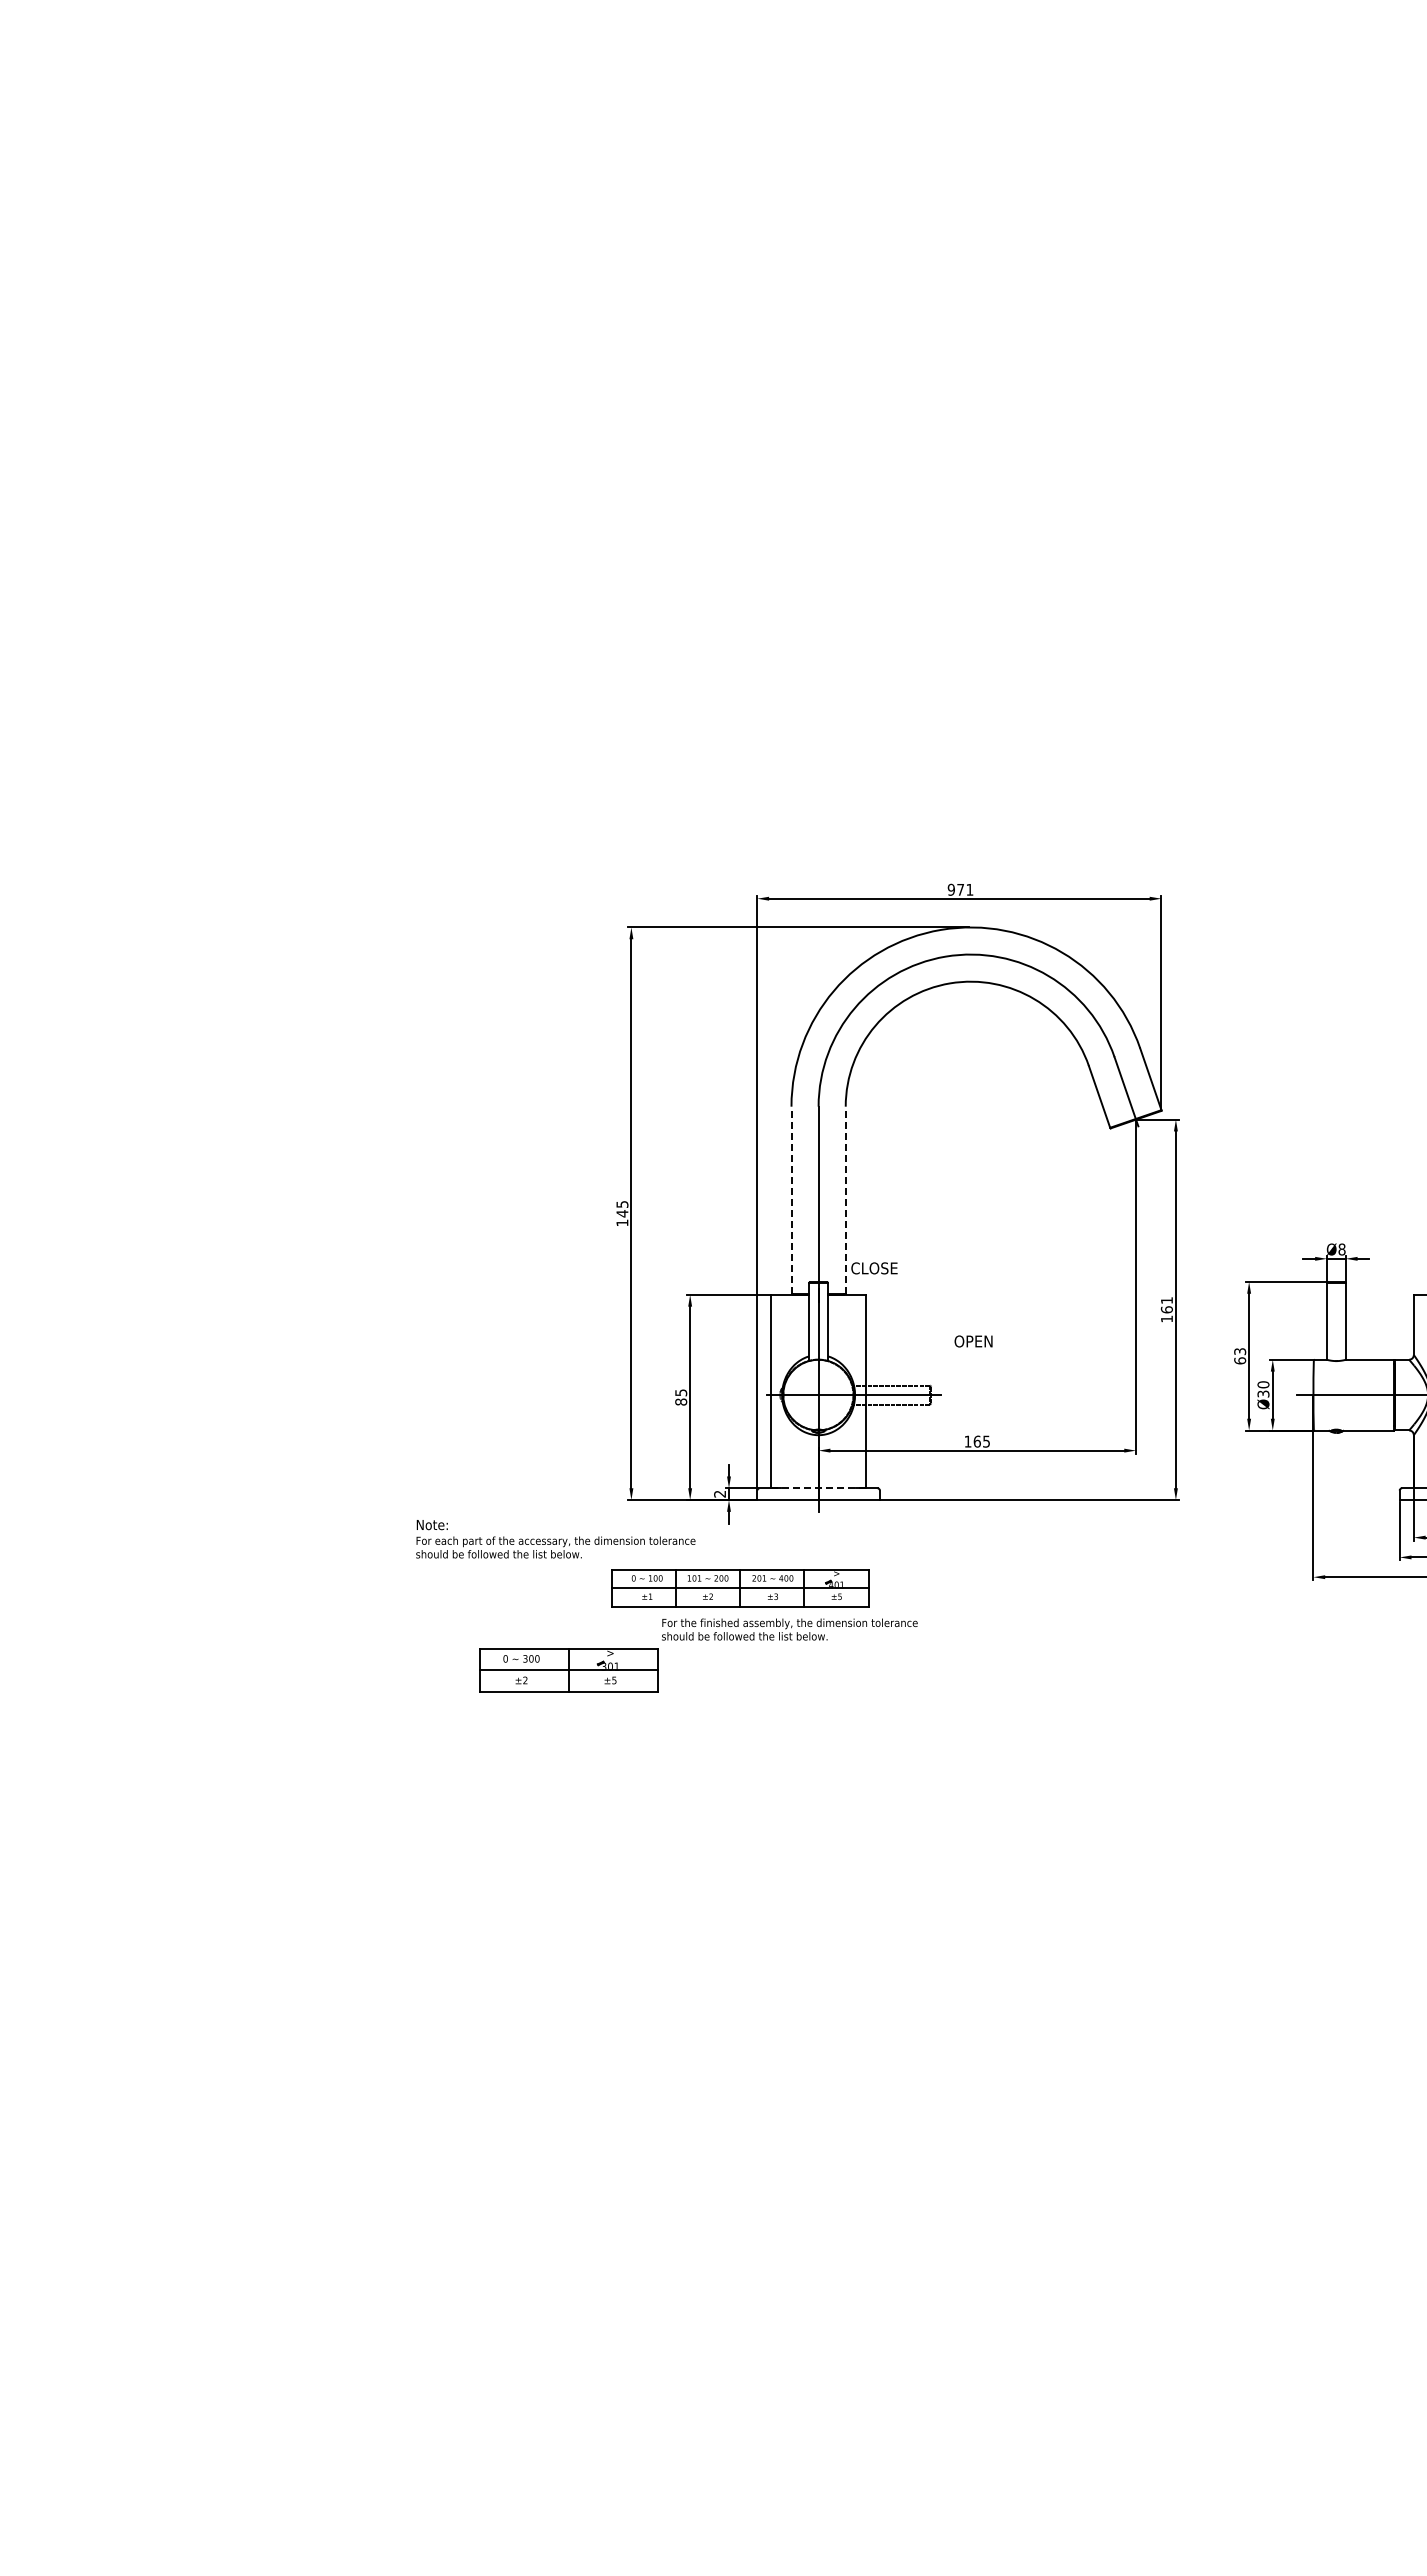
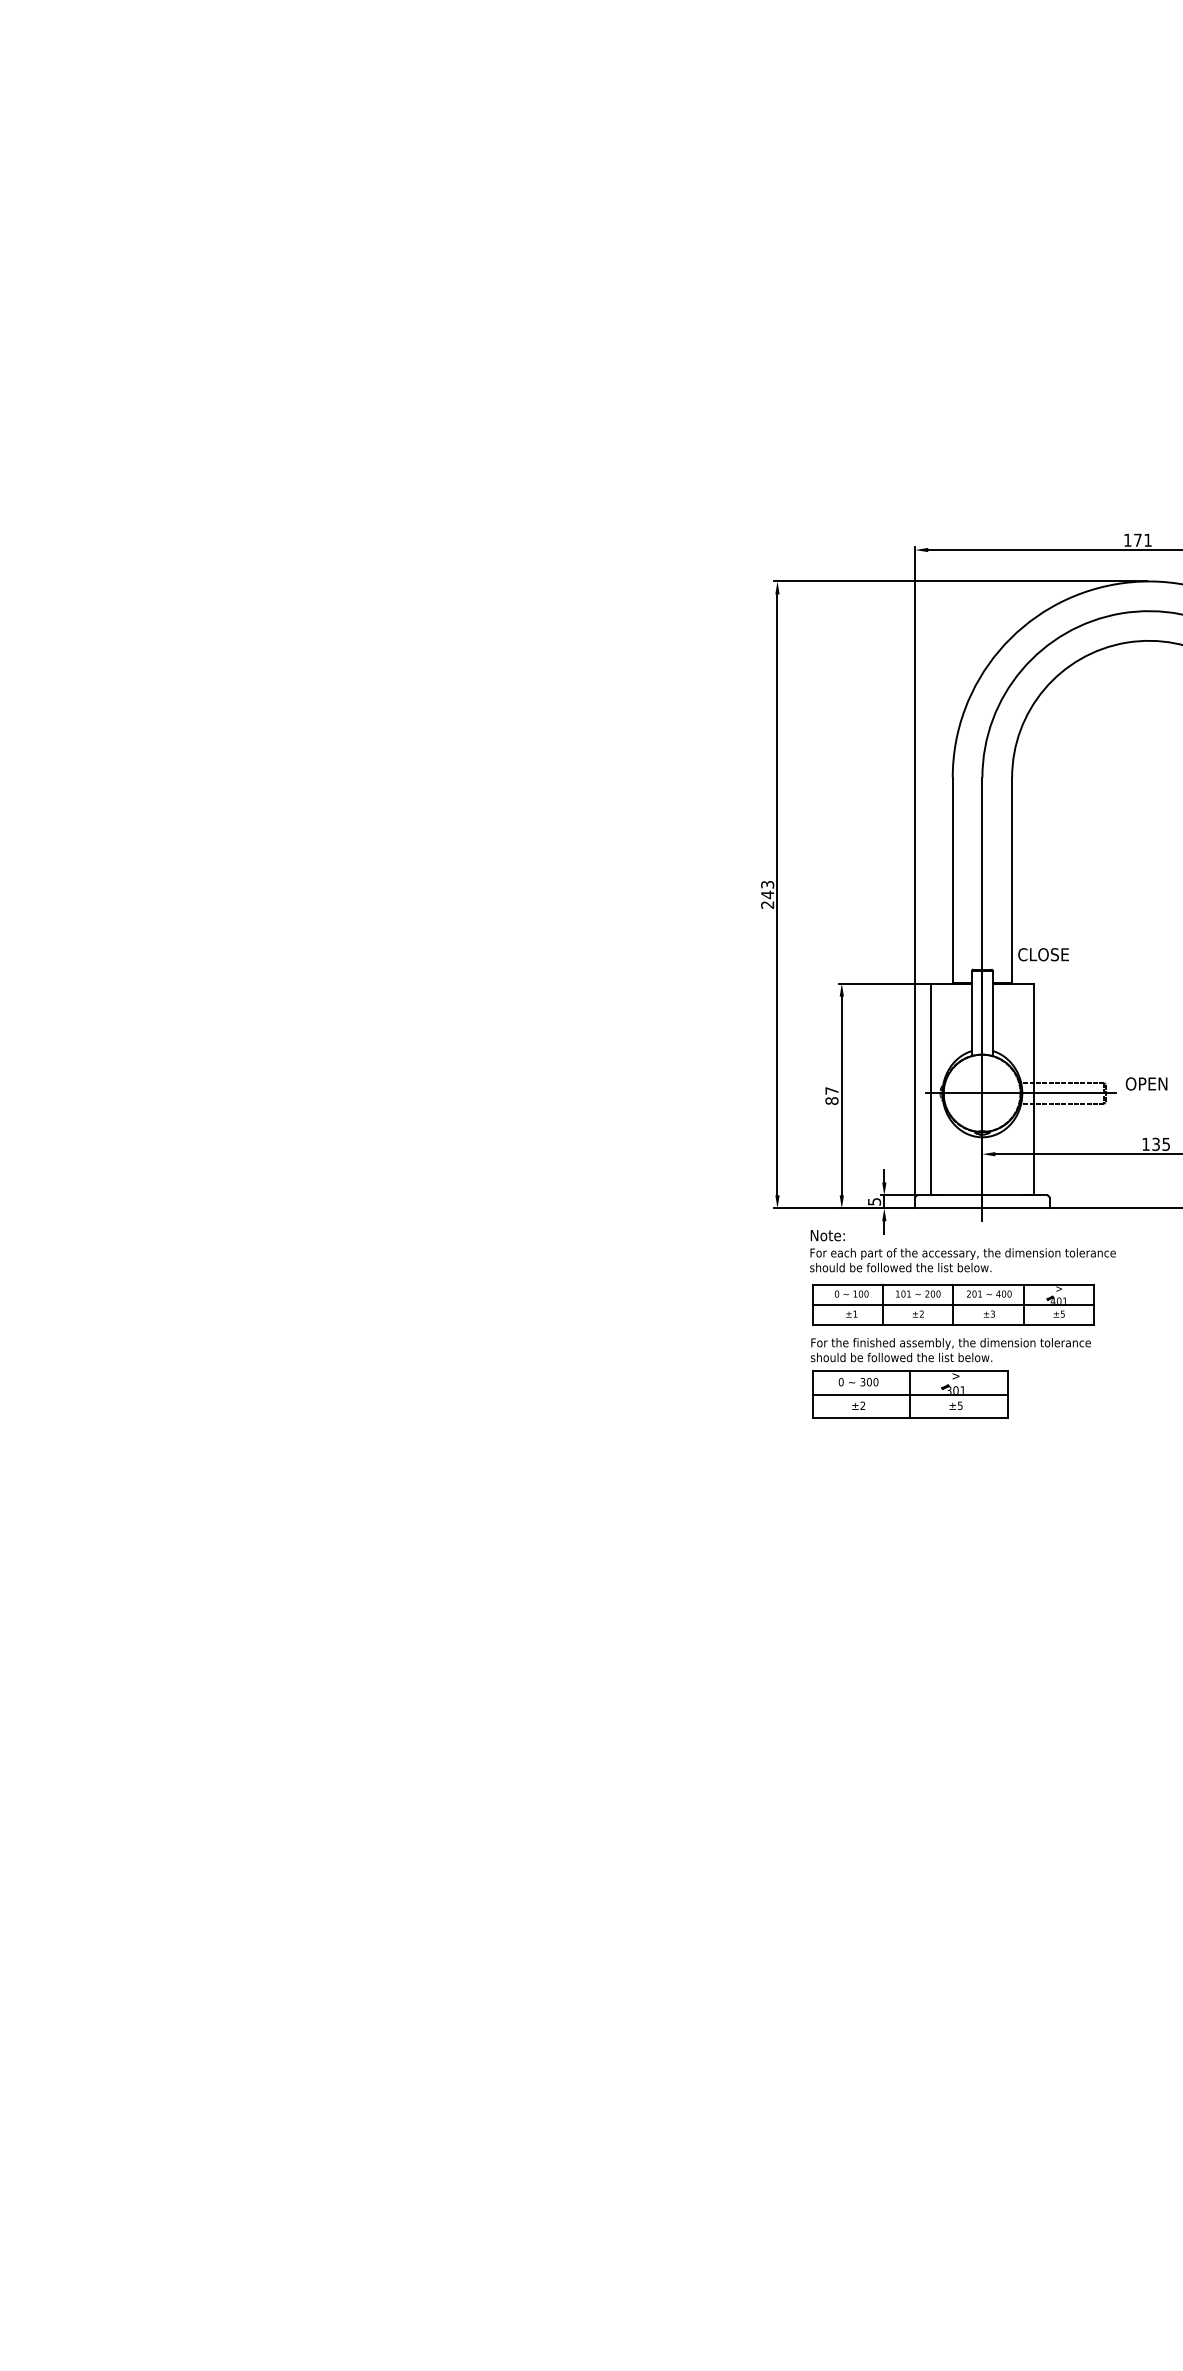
text: (950, 889) -> (1126, 539), 971 -> 171
line: (791, 1200) -> (952, 880), dashed -> solid
line: (845, 1200) -> (1011, 880), dashed -> solid
text: (622, 1213) -> (767, 894), 145 -> 243
text: (973, 1341) -> (1146, 1083), moved
text: (681, 1392) -> (832, 1090), 85 -> 87
text: (976, 1441) -> (1155, 1144), 165 -> 135
line: (819, 1488) -> (983, 1195), dashed -> solid
text: (720, 1493) -> (875, 1201), 2 -> 5
text: (555, 1539) -> (962, 1251), moved
part: (740, 1588) -> (953, 1305), moved
part: (568, 1670) -> (910, 1394), moved

